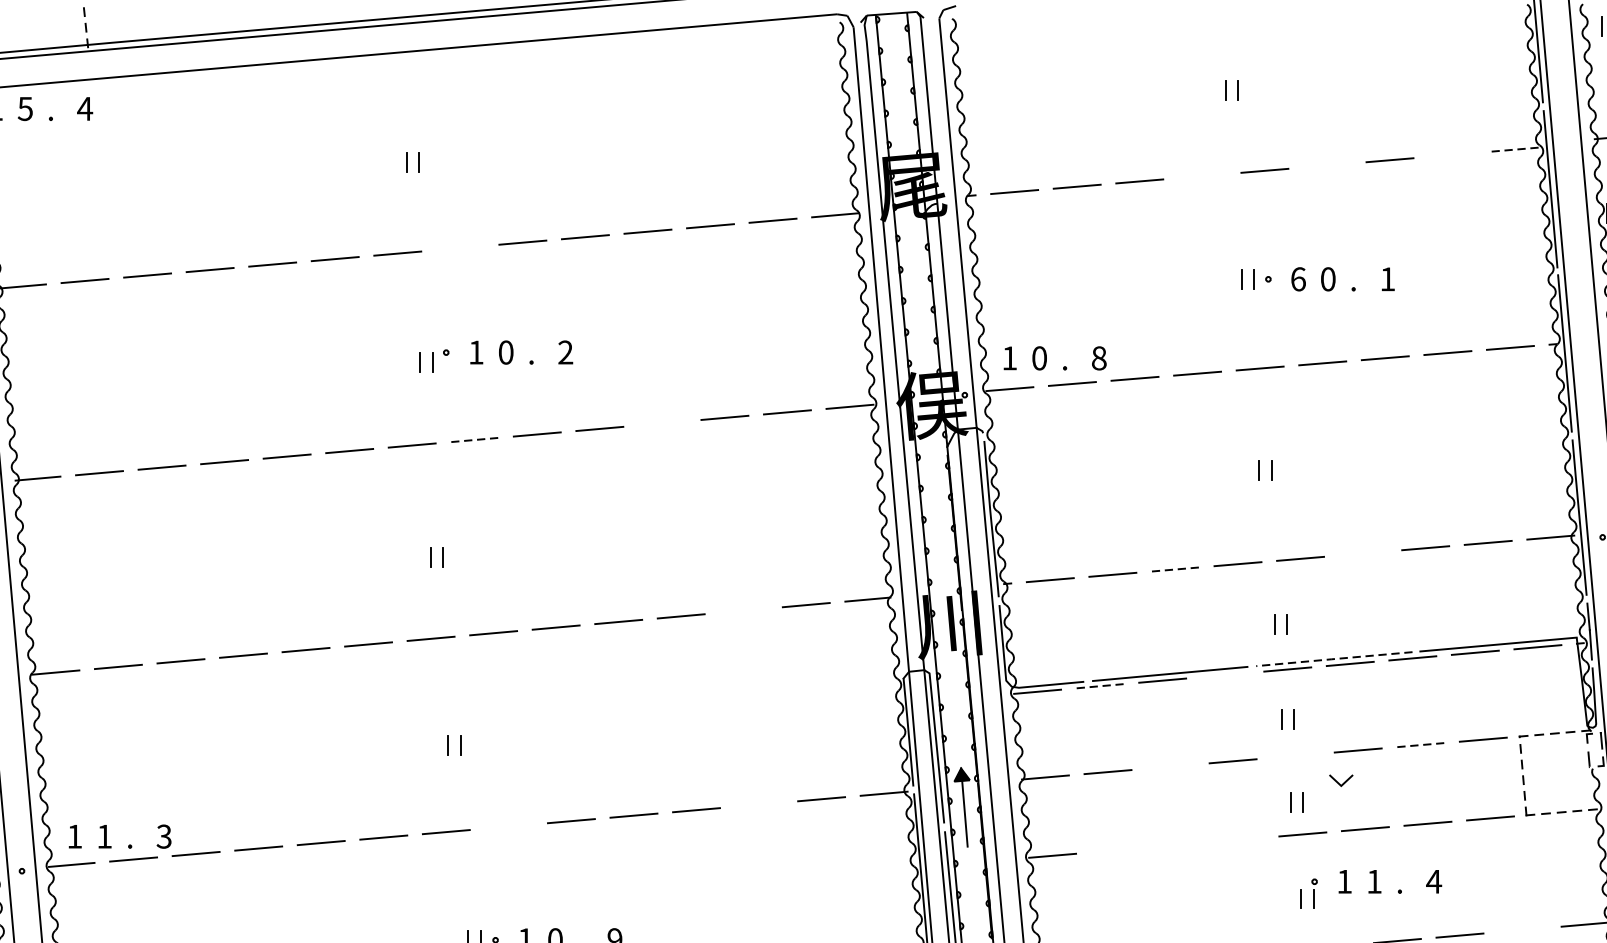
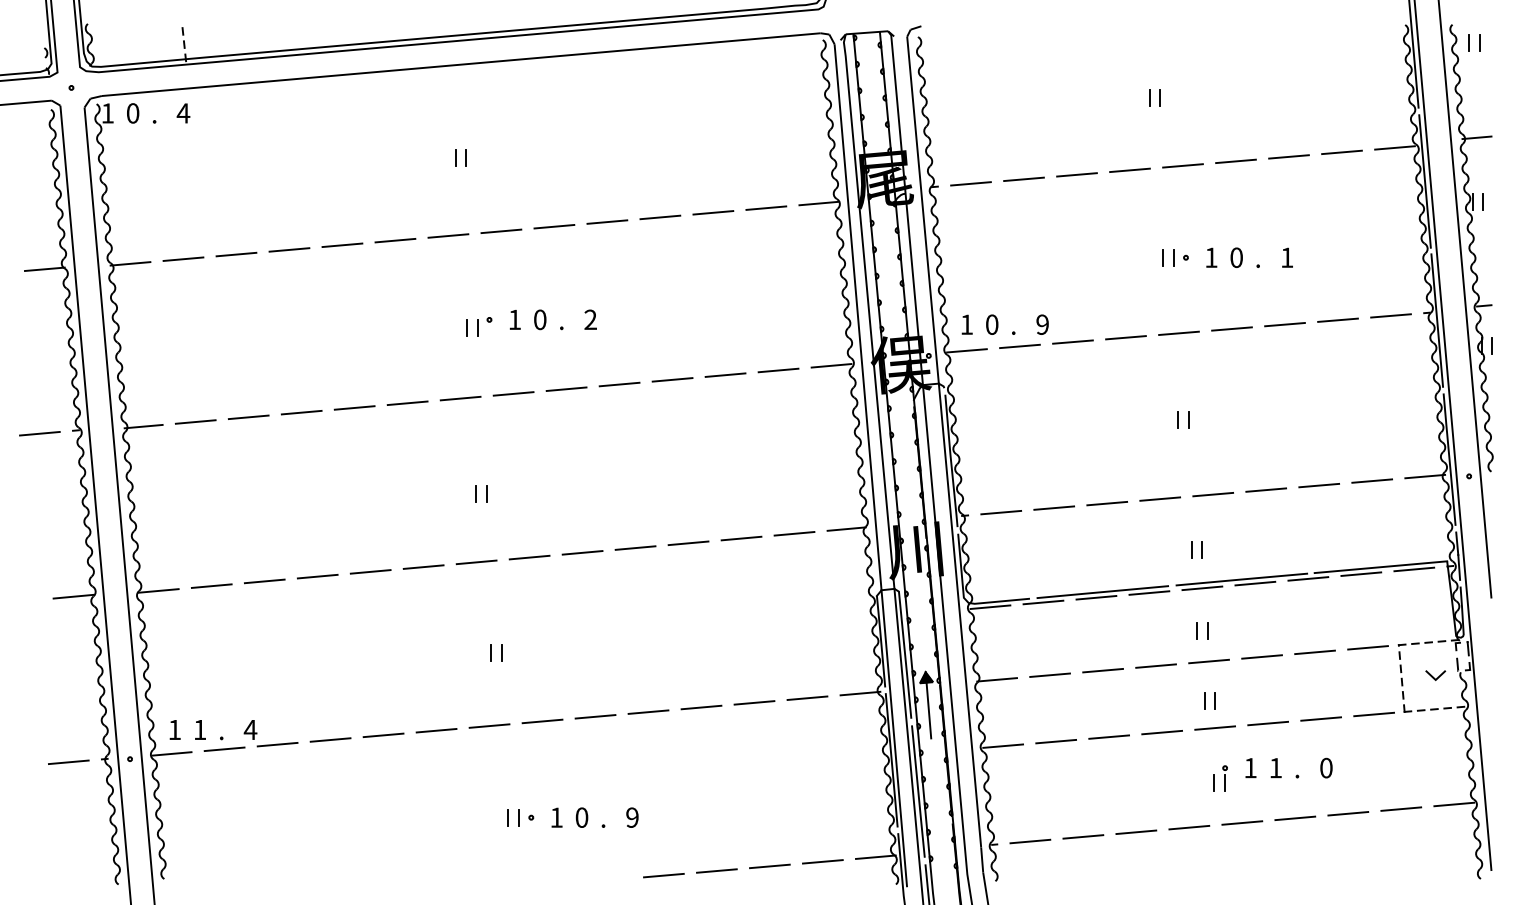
text: (24, 109) -> (132, 113), 5 -> 0
line: (1515, 149) -> (1395, 147), dashed -> solid
line: (1451, 155) -> (1341, 152), added
line: (1326, 165) -> (1235, 161), added
line: (1201, 176) -> (1129, 170), added
line: (460, 248) -> (501, 231), added
text: (1298, 278) -> (1211, 257), 6 -> 1
text: (1099, 358) -> (1042, 324), 8 -> 9
line: (662, 422) -> (672, 379), added
line: (474, 439) -> (513, 393), dashed -> solid
line: (1363, 552) -> (1266, 489), added
line: (1175, 569) -> (1107, 503), dashed -> solid
line: (743, 610) -> (741, 538), added
line: (1332, 659) -> (1240, 579), dashed -> solid
line: (1225, 674) -> (1149, 592), added
line: (1100, 686) -> (1043, 602), dashed -> solid
line: (1421, 745) -> (1315, 652), dashed -> solid
line: (1294, 755) -> (1208, 661), added
line: (1169, 766) -> (1102, 670), added
line: (1338, 781) -> (1433, 676), moved
line: (759, 804) -> (754, 702), added
line: (508, 826) -> (542, 721), added
text: (164, 836) -> (250, 729), 3 -> 4
line: (1239, 839) -> (1161, 732), added
line: (1178, 844) -> (1109, 736), added
line: (1115, 850) -> (1056, 741), added
text: (1434, 880) -> (1326, 767), 4 -> 0
line: (1522, 929) -> (1401, 808), added

